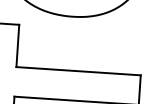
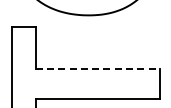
line: (79, 71) -> (98, 69), solid -> dashed

